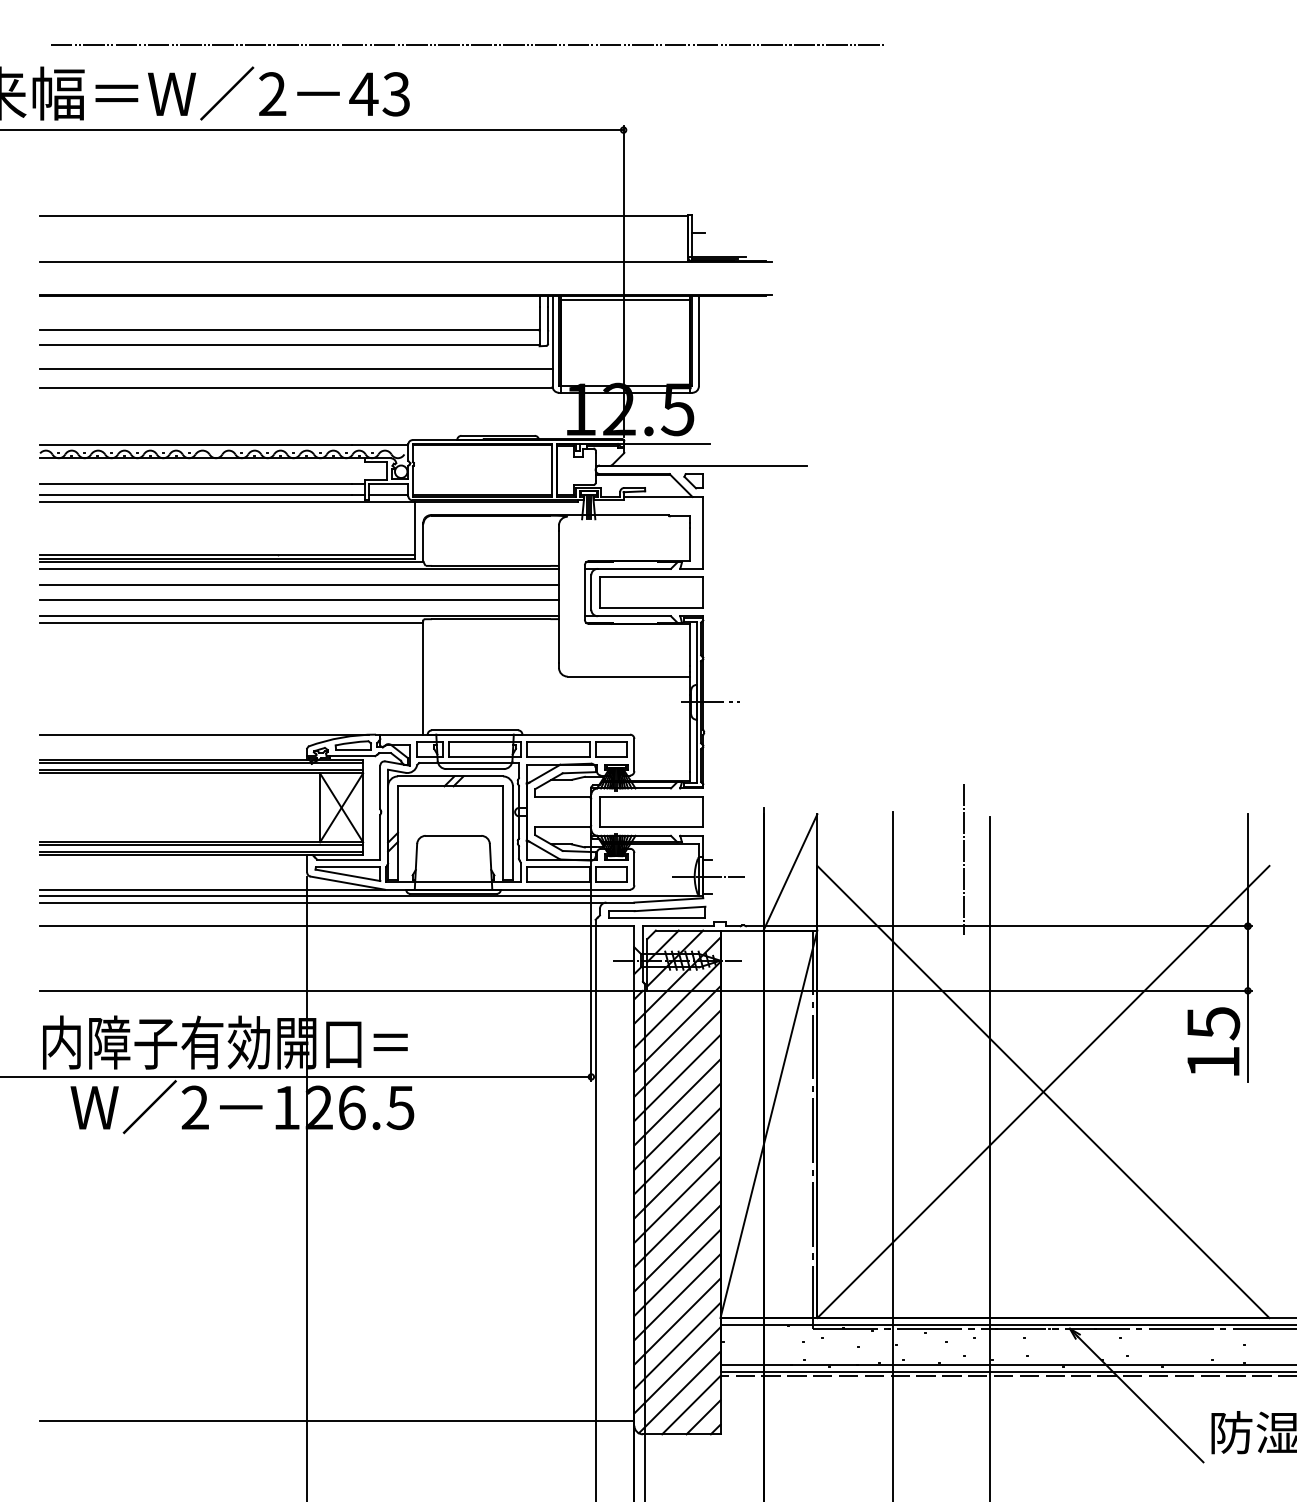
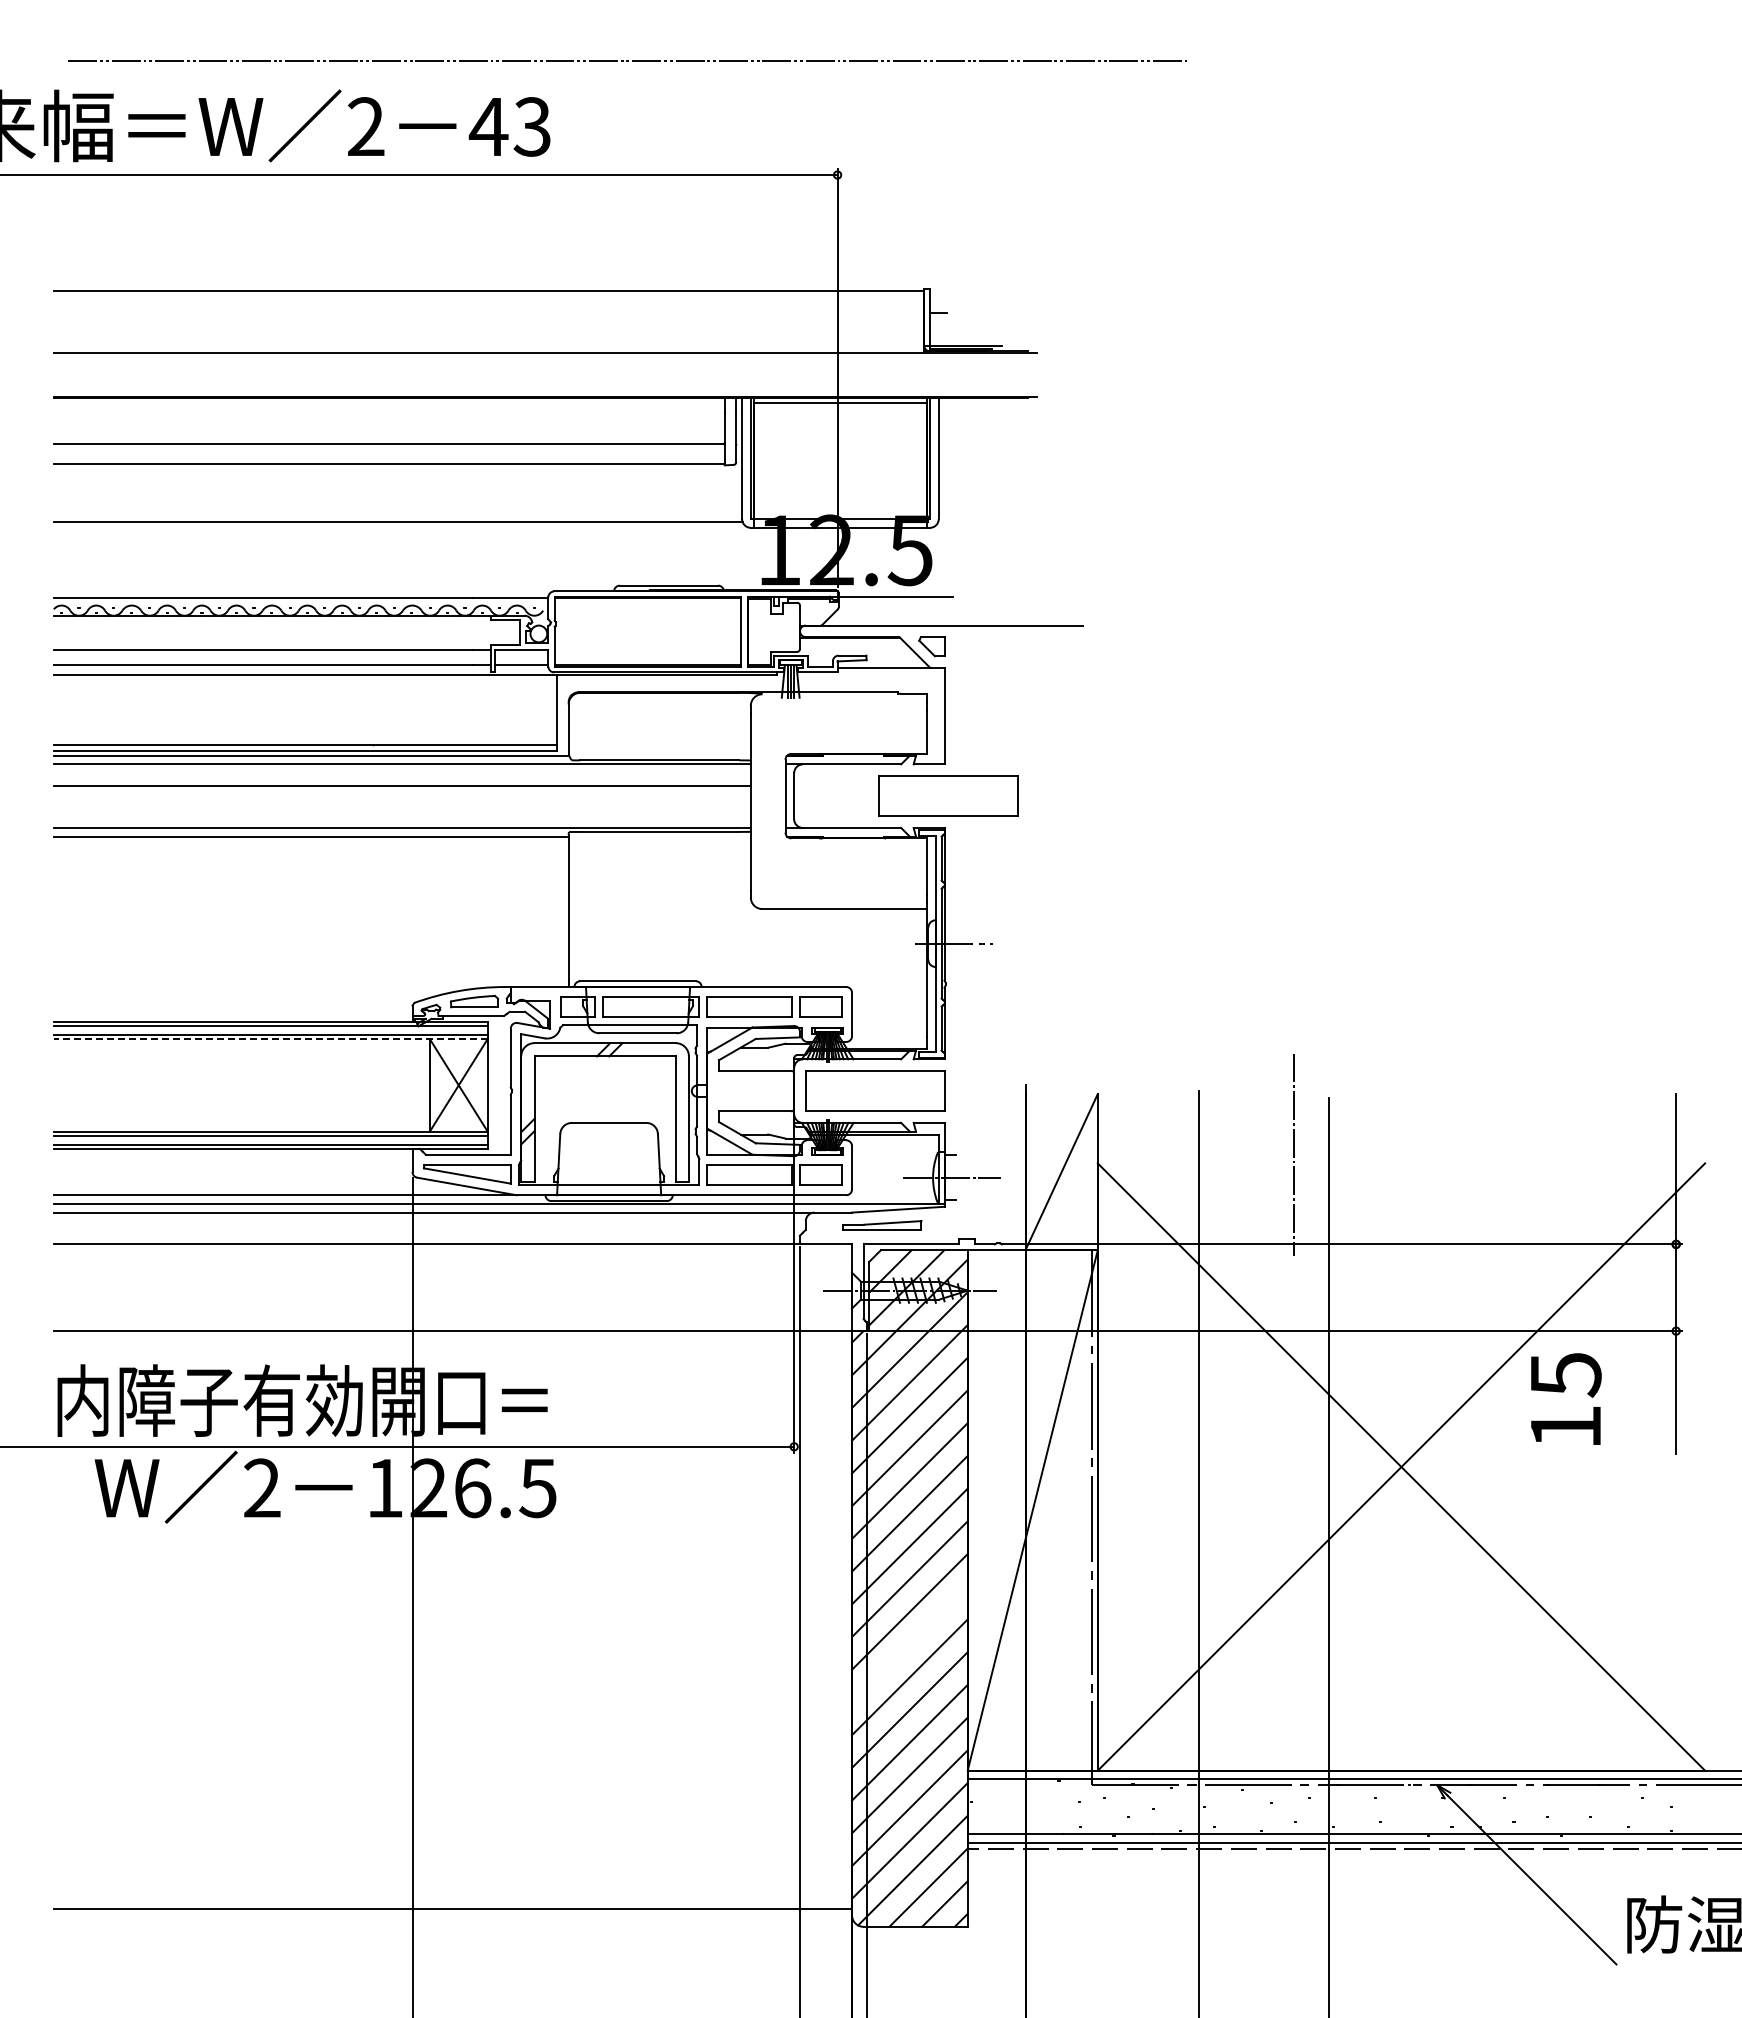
line: (295, 369) -> (397, 496), removed
part: (651, 592) -> (948, 795), moved
line: (298, 600) -> (401, 806), removed
line: (204, 734) -> (274, 987), removed
line: (201, 773) -> (270, 1039), solid -> dashed
part: (657, 912) -> (882, 1225), size x0.6
text: (1213, 1040) -> (1566, 1398), moved
line: (677, 1224) -> (909, 1644), removed

